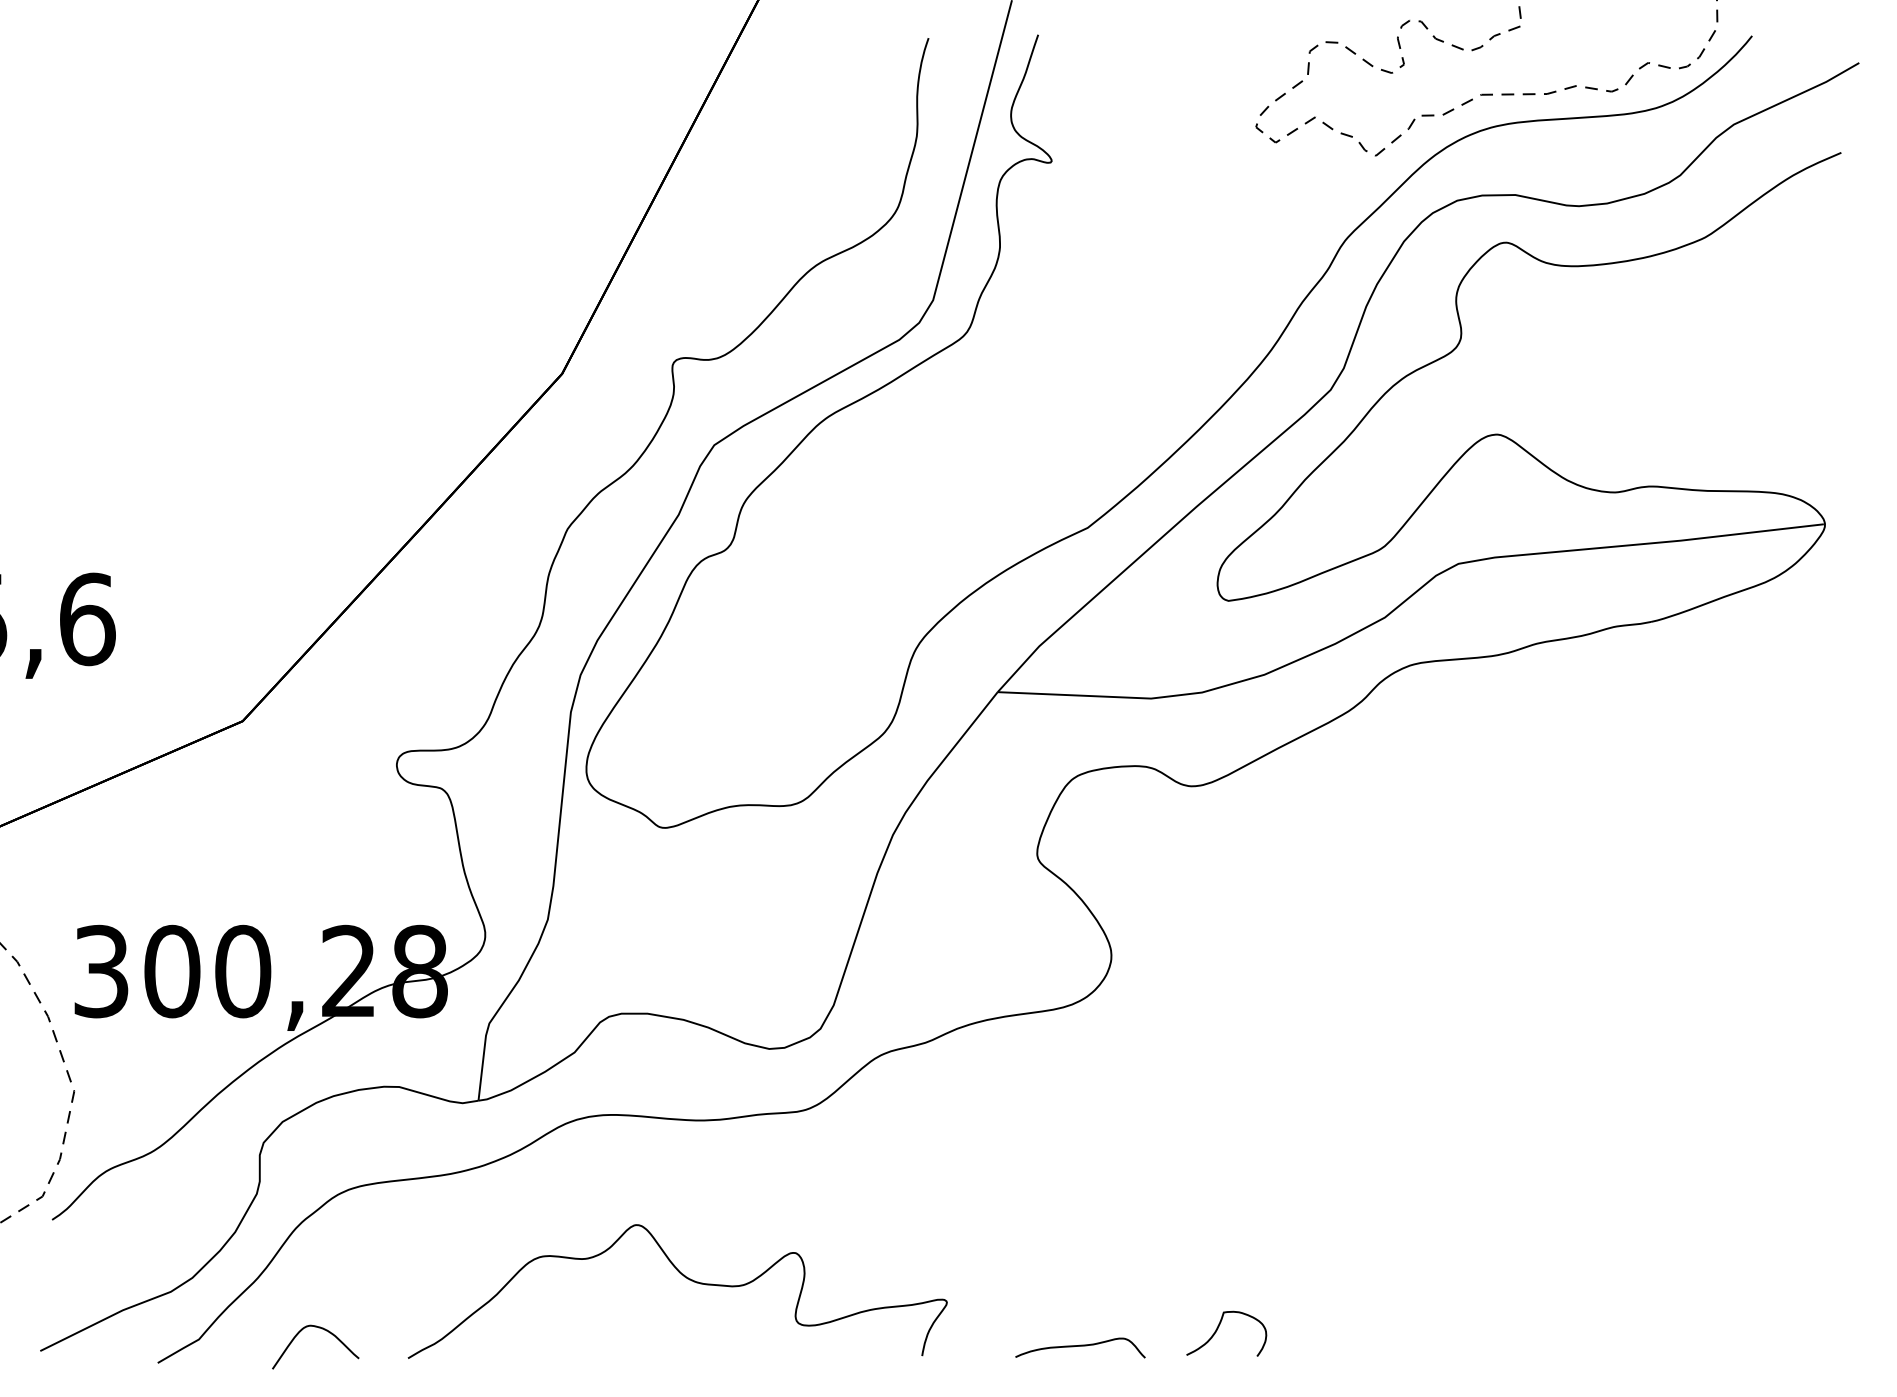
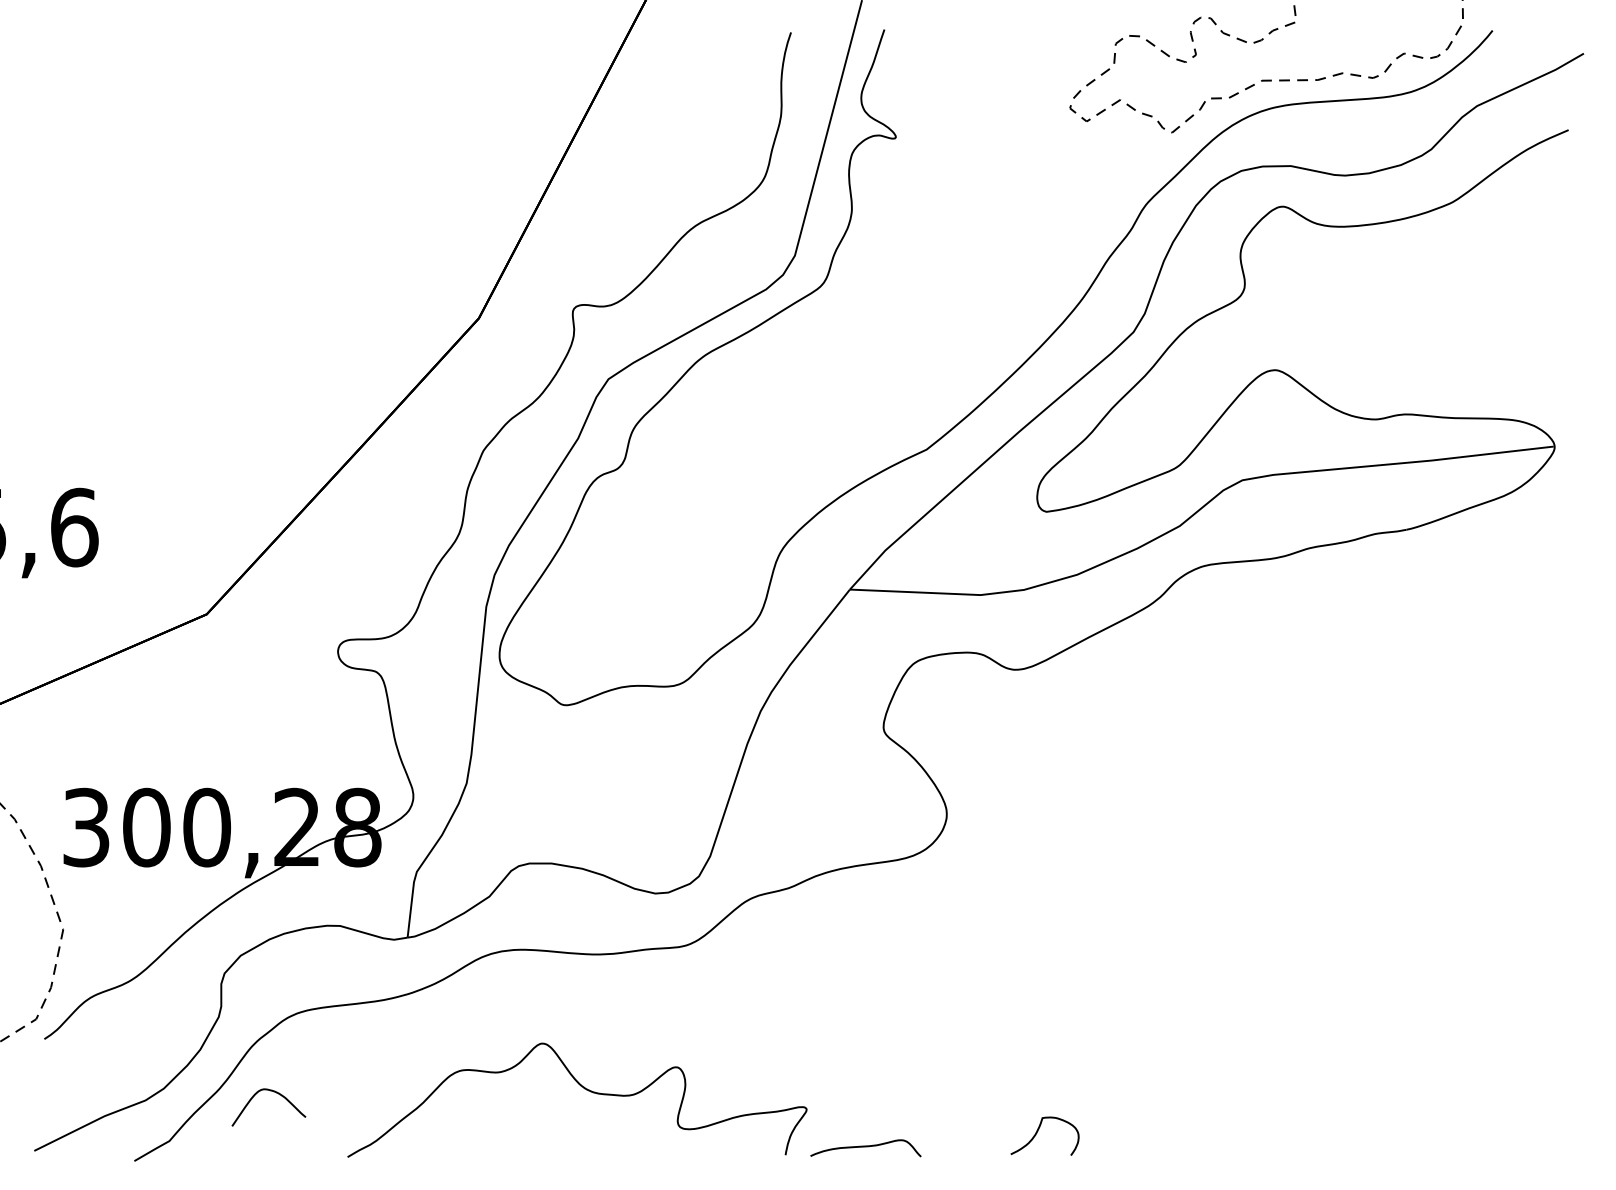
curve: (318, 1328) -> (271, 1091), moved
curve: (1080, 1346) -> (865, 1147), moved

